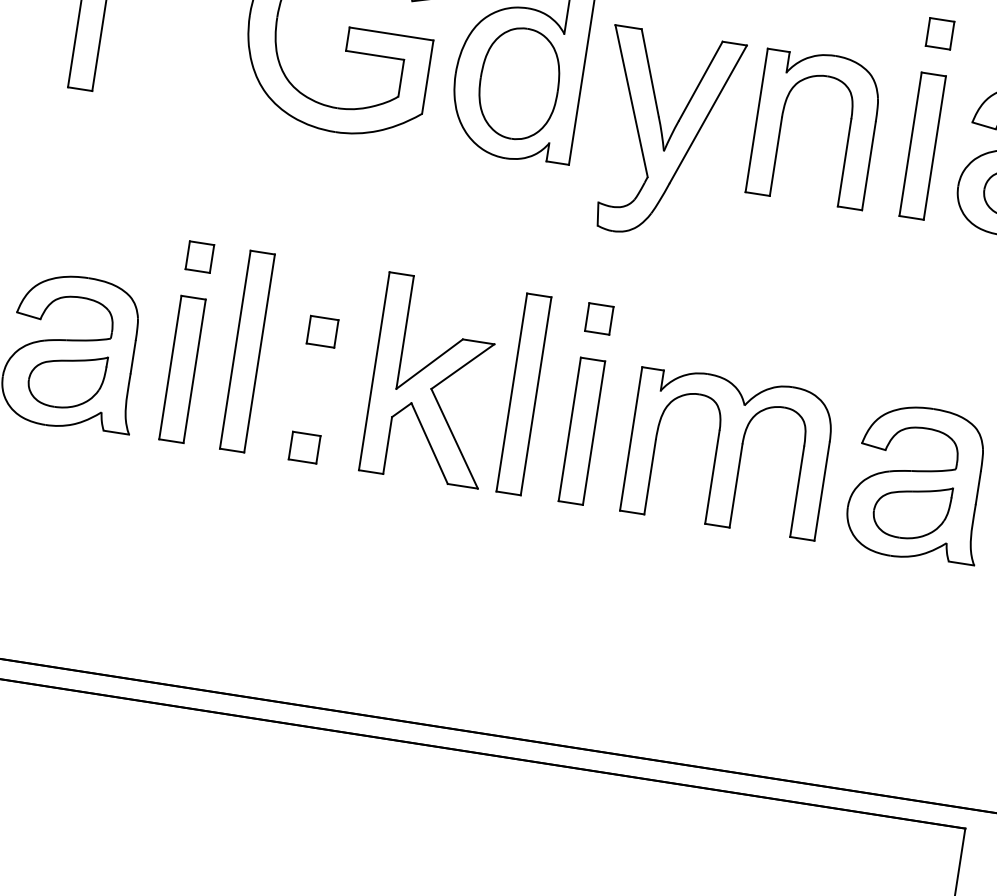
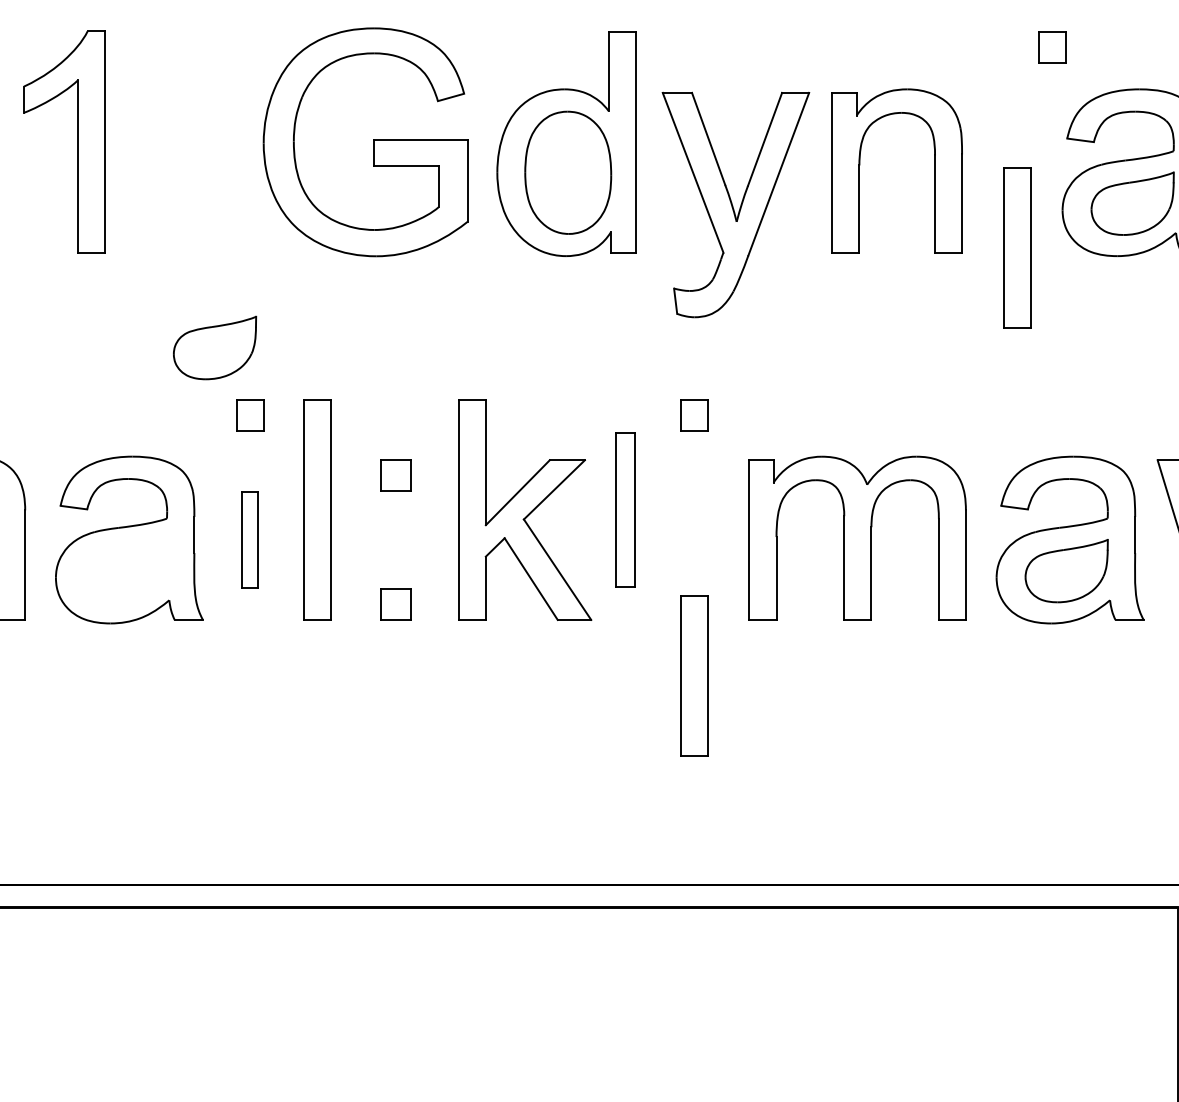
part: (940, 33) -> (1052, 47), moved
part: (923, 145) -> (1017, 247), moved
part: (182, 368) -> (250, 539), size x0.6
part: (67, 379) -> (215, 347), moved
part: (524, 394) -> (625, 509), size x0.7
part: (581, 430) -> (694, 675), moved

